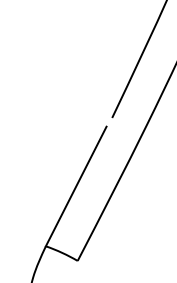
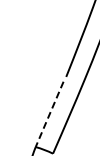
line: (75, 186) -> (49, 114), solid -> dashed

